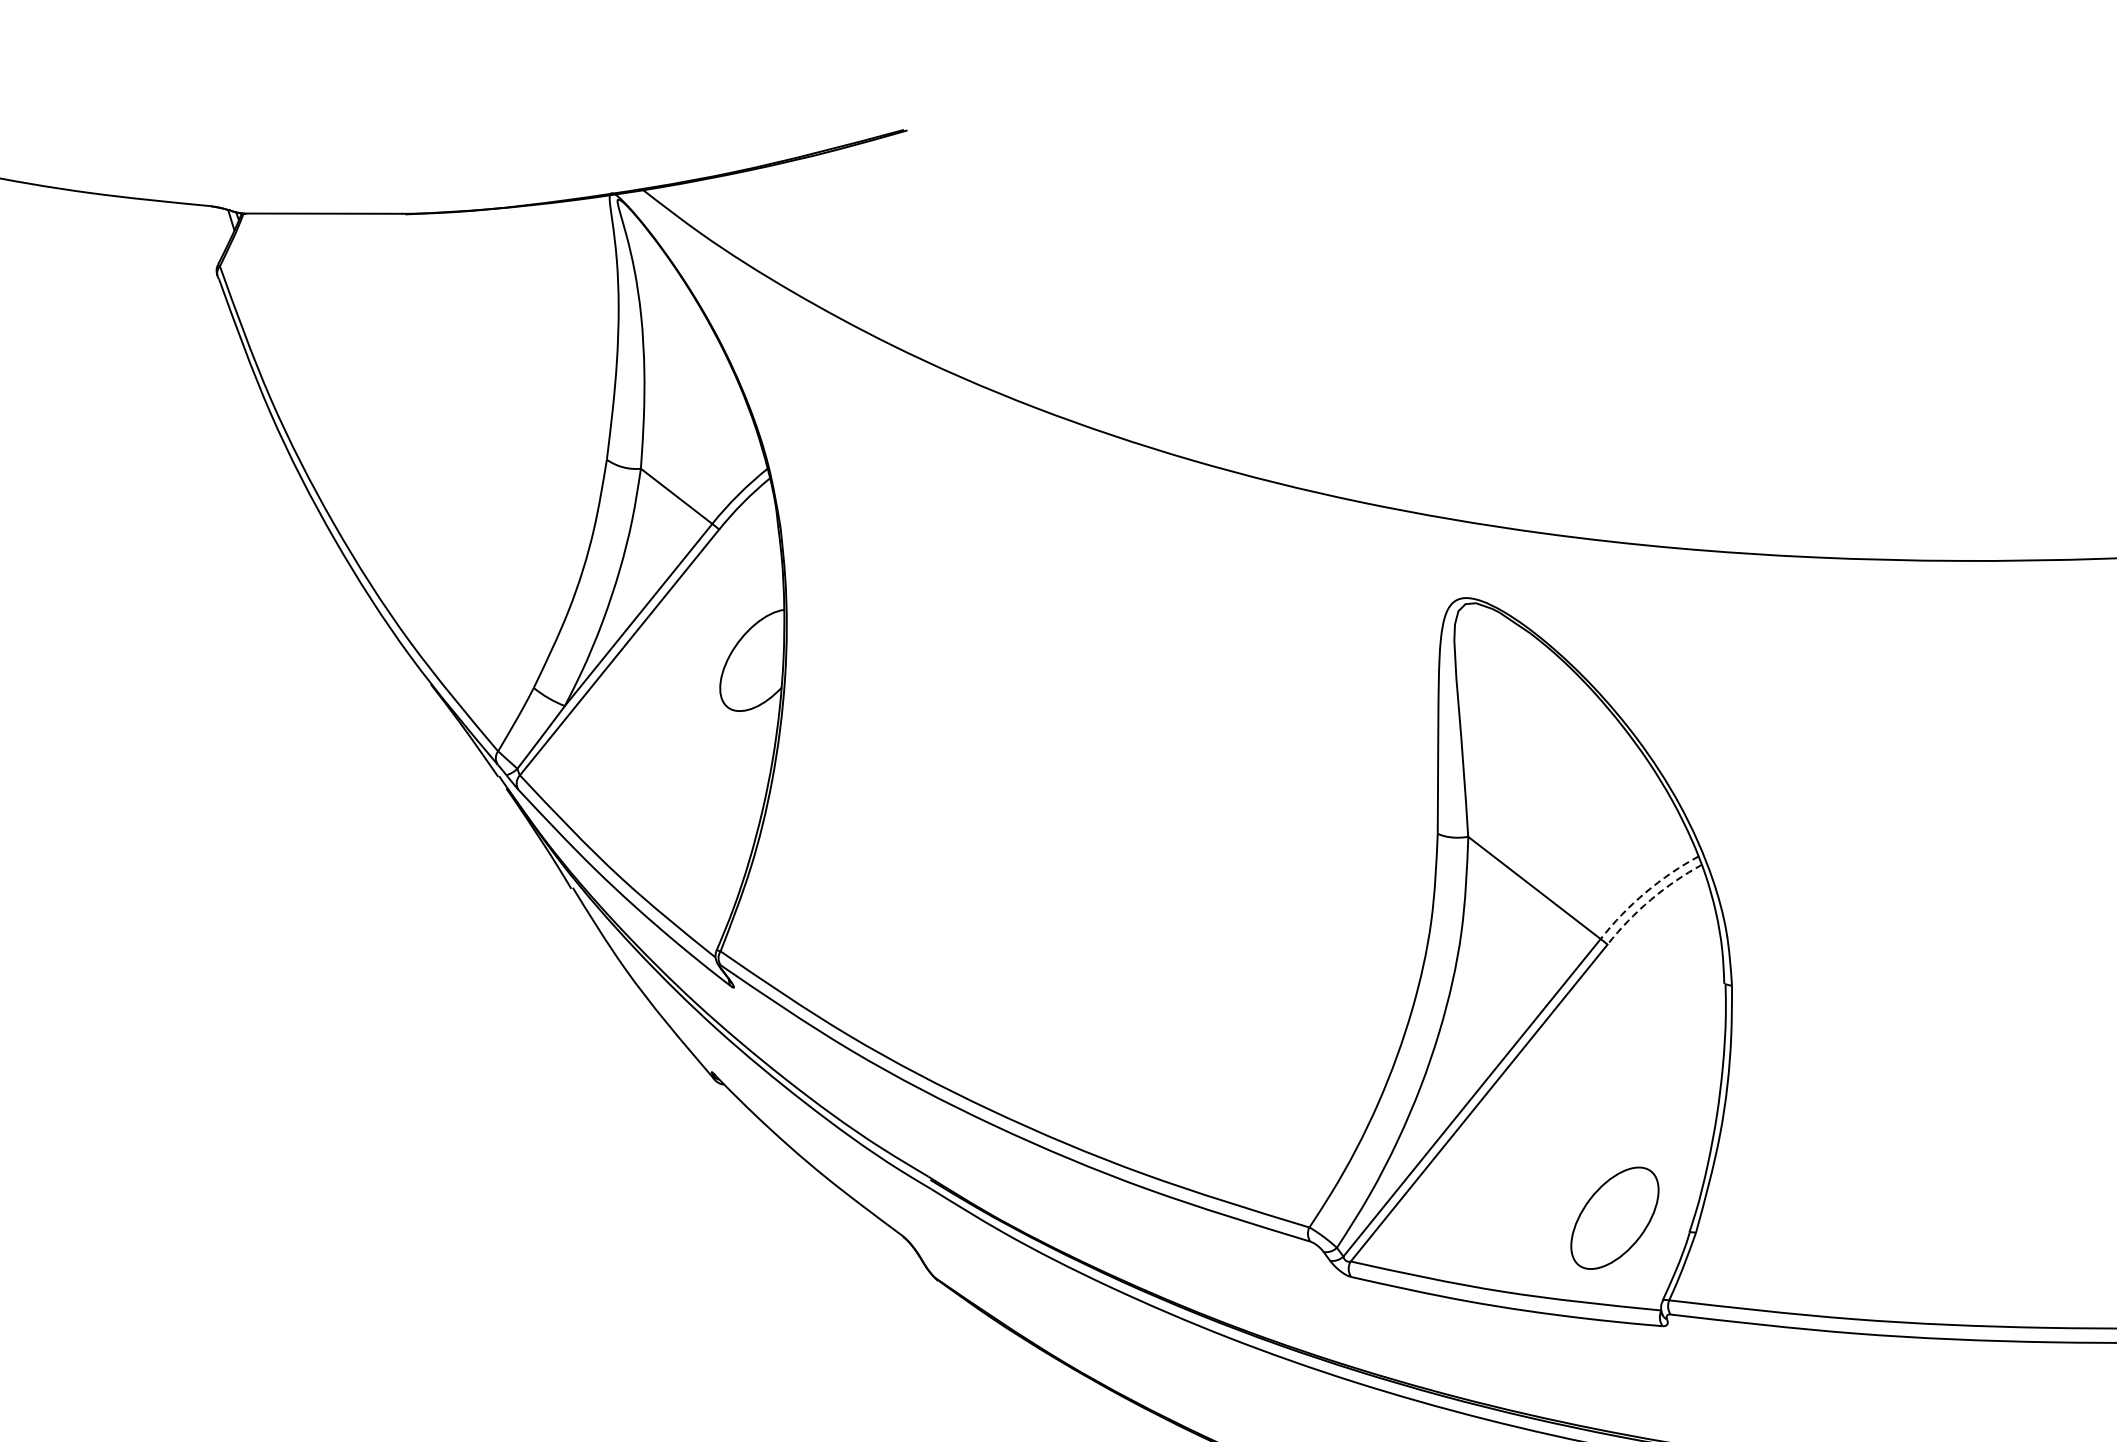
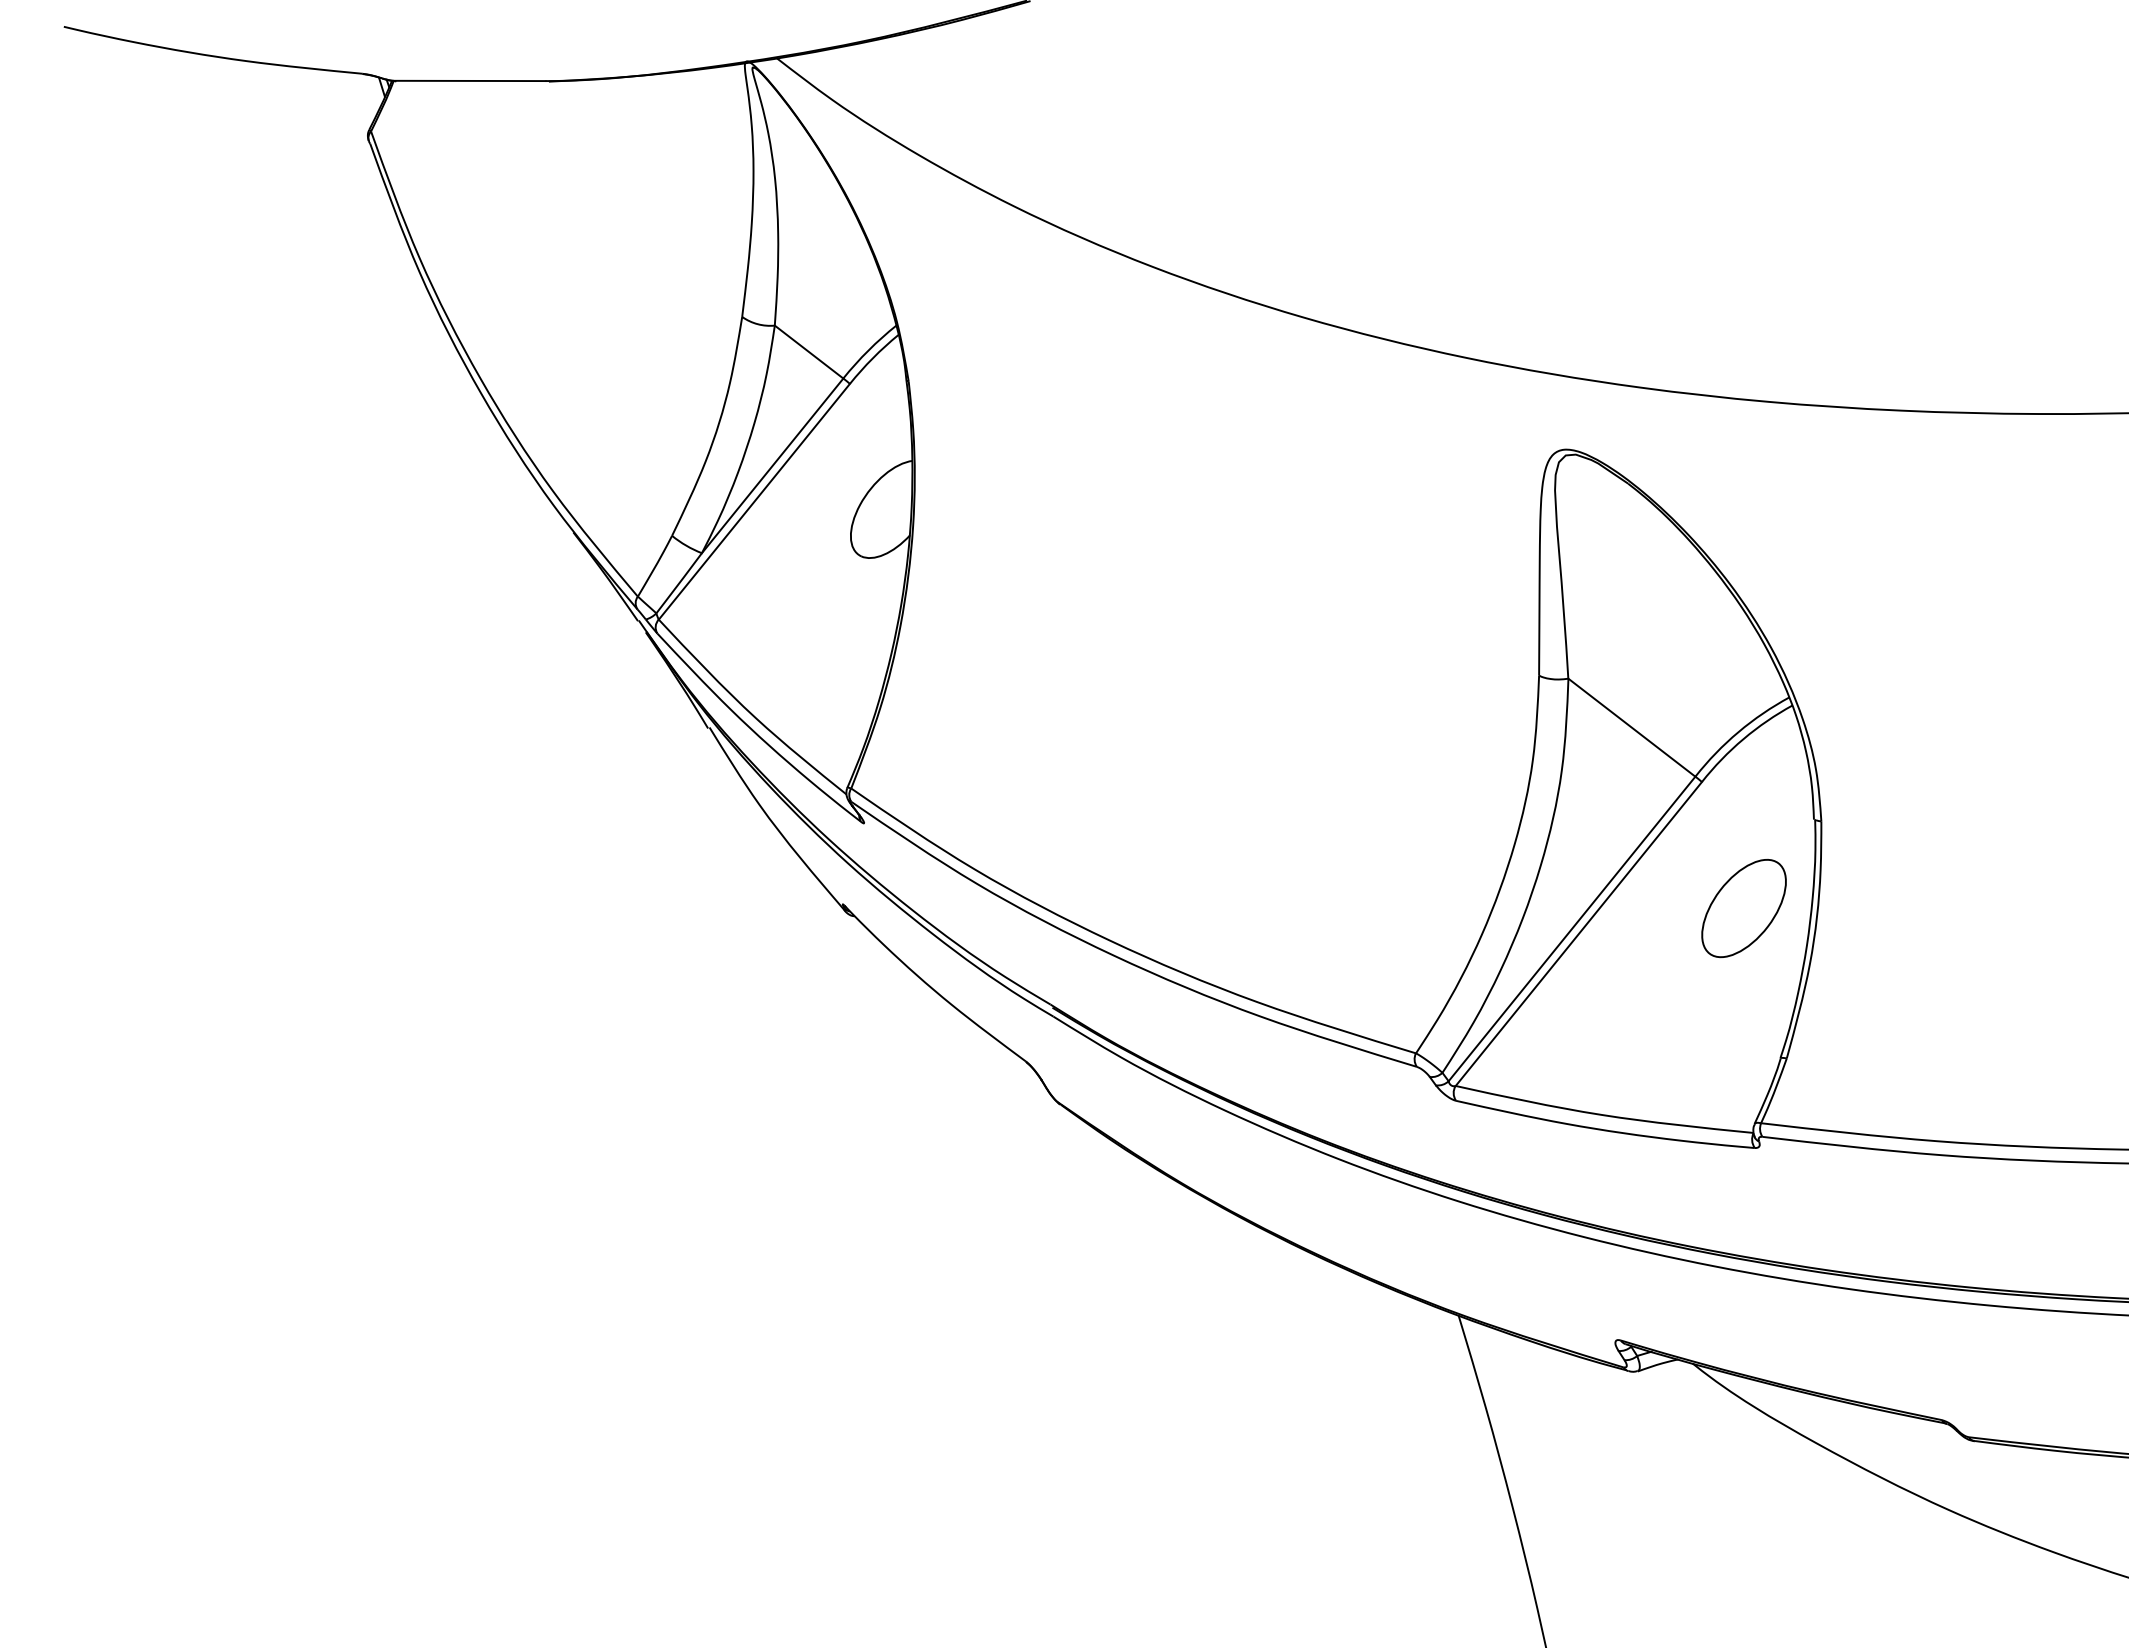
arc: (1645, 892) -> (1738, 732), dashed -> solid
arc: (1650, 900) -> (1743, 739), dashed -> solid
part: (1614, 1218) -> (1743, 908), moved

